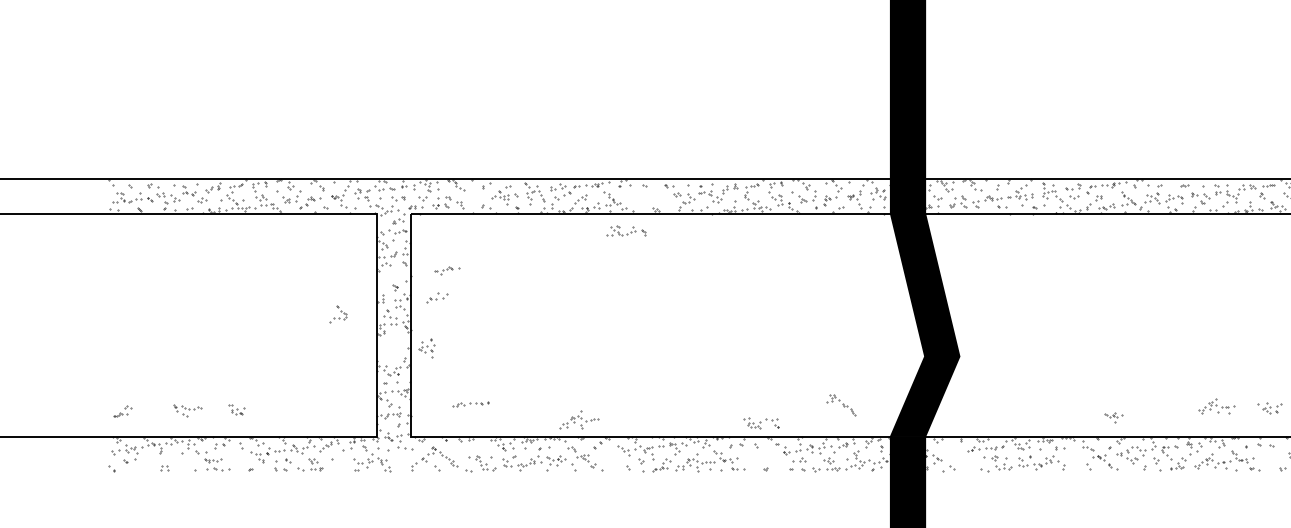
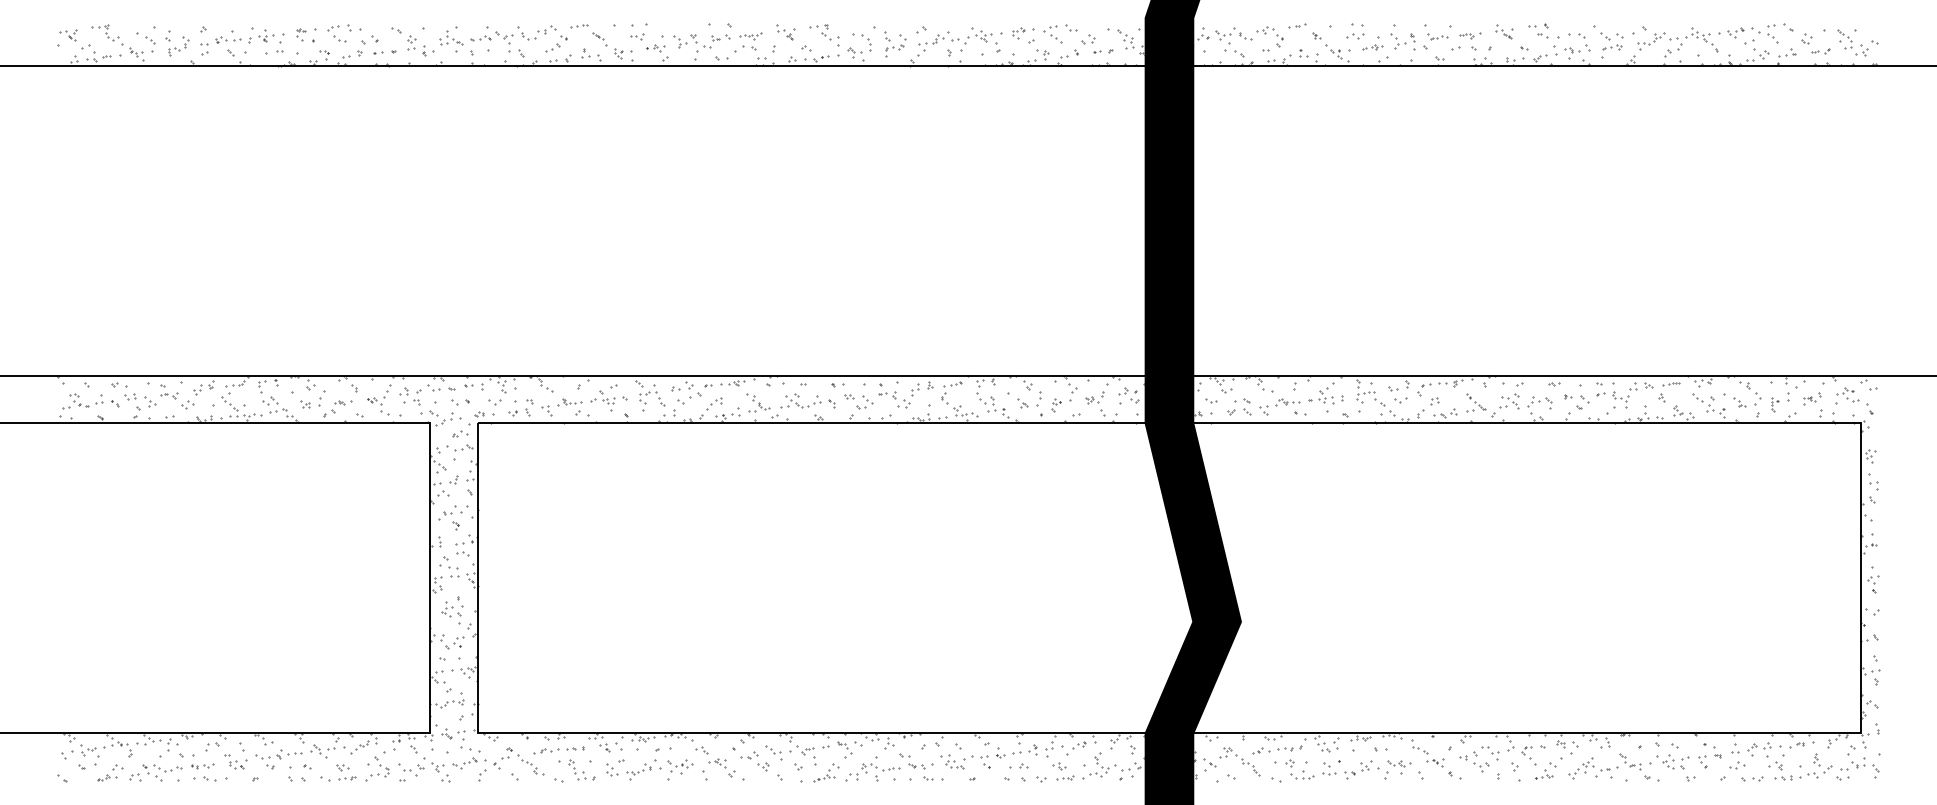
part: (476, 198) -> (569, 402), added
part: (626, 230) -> (807, 400), moved
part: (447, 270) -> (469, 763), moved
part: (437, 297) -> (453, 512), moved
part: (338, 313) -> (377, 768), moved
part: (427, 348) -> (452, 610), moved
part: (470, 404) -> (558, 750), moved
part: (841, 405) -> (1239, 761), moved
part: (1216, 406) -> (1598, 691), removed
part: (1269, 408) -> (1672, 761), moved
part: (236, 409) -> (235, 761), moved
part: (122, 410) -> (110, 772), moved
part: (187, 410) -> (162, 772), moved
part: (1113, 418) -> (1399, 767), moved
part: (578, 419) -> (711, 709), removed
part: (761, 423) -> (965, 761), moved
part: (609, 456) -> (754, 761), added

